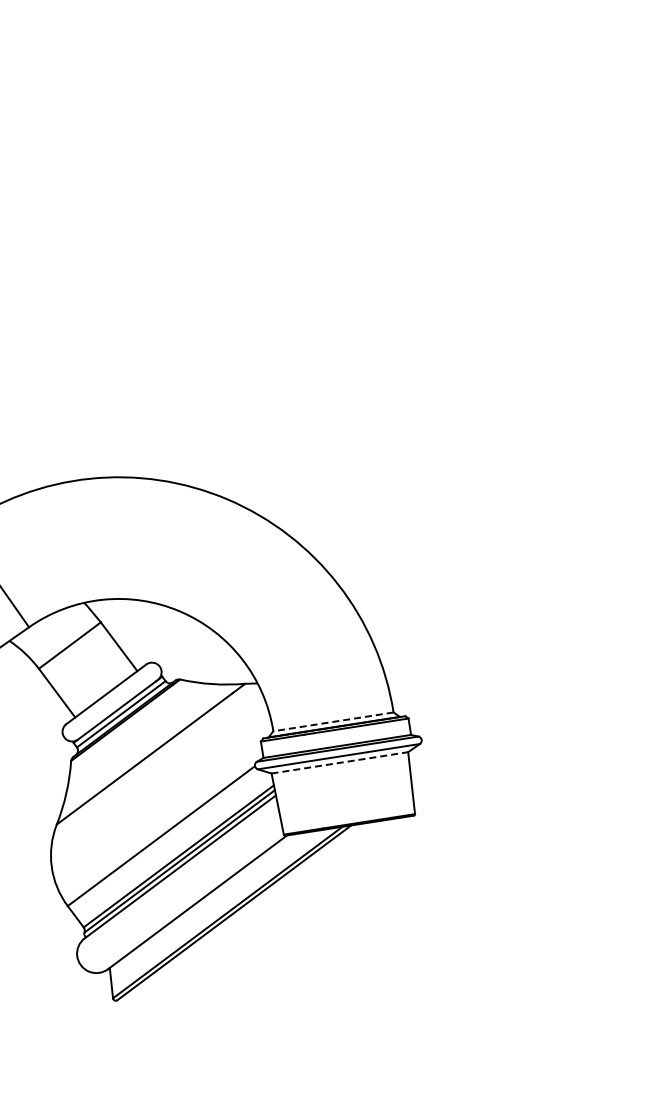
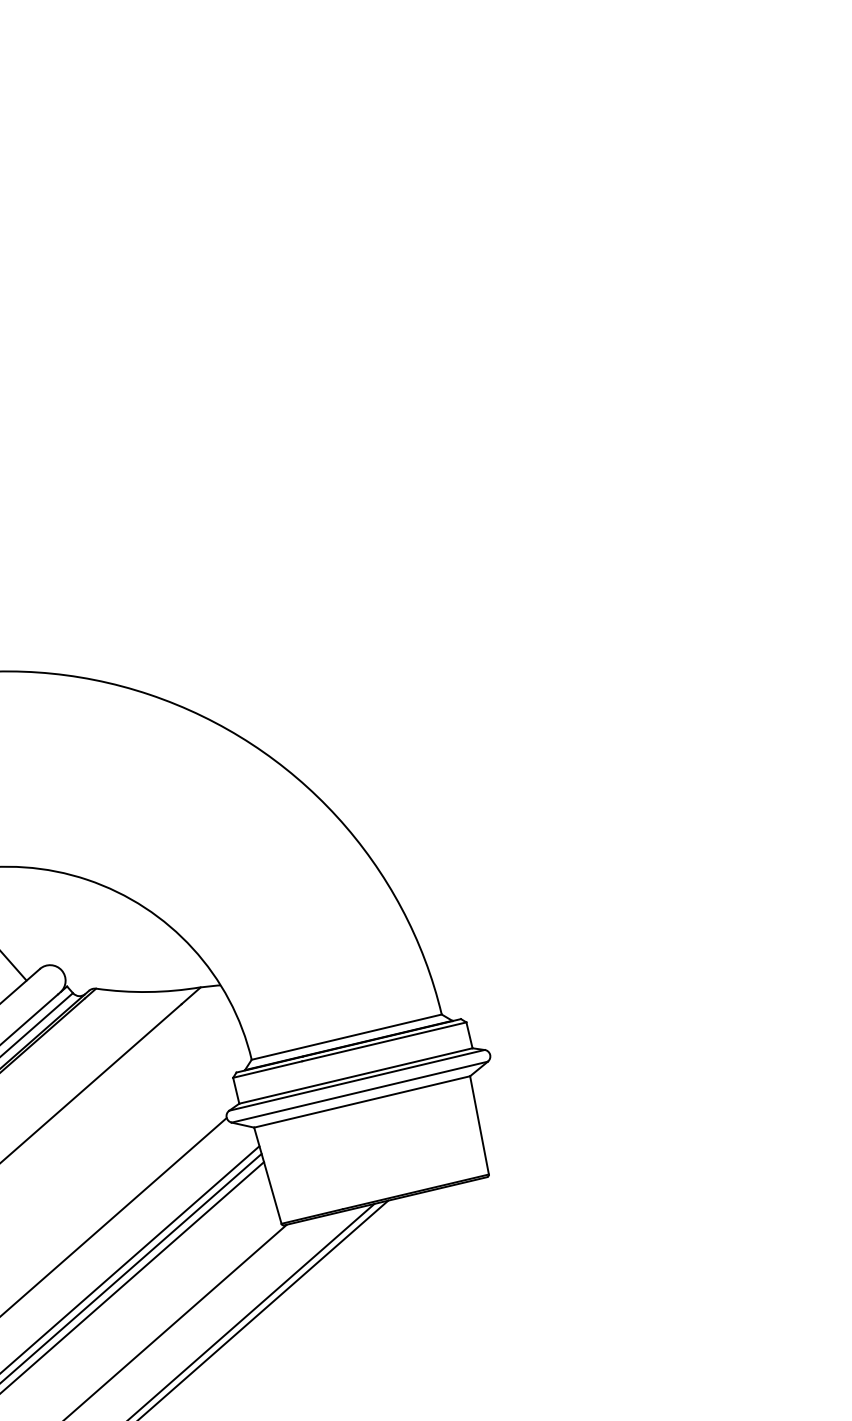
line: (333, 721) -> (346, 1036), dashed -> solid
line: (340, 762) -> (363, 1101), dashed -> solid

